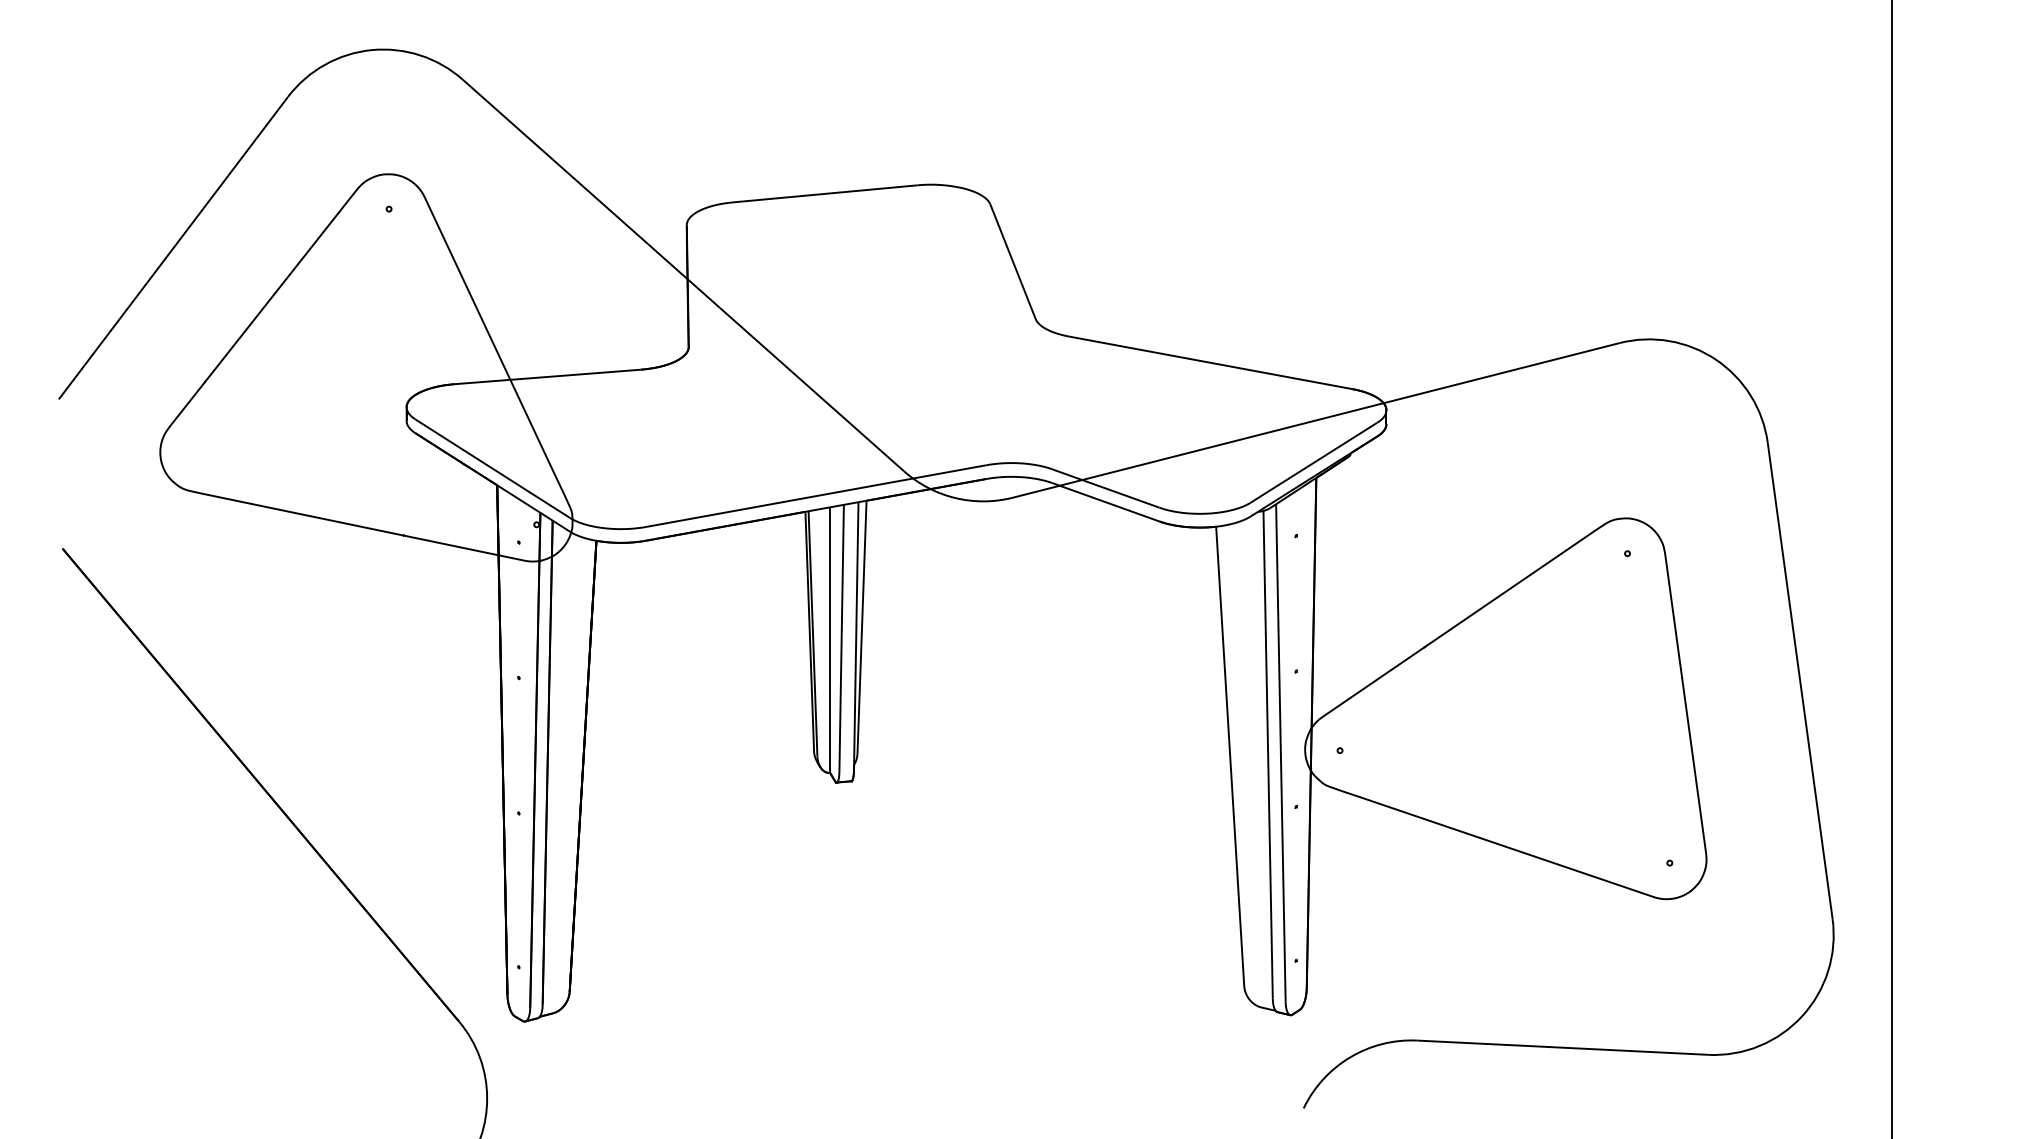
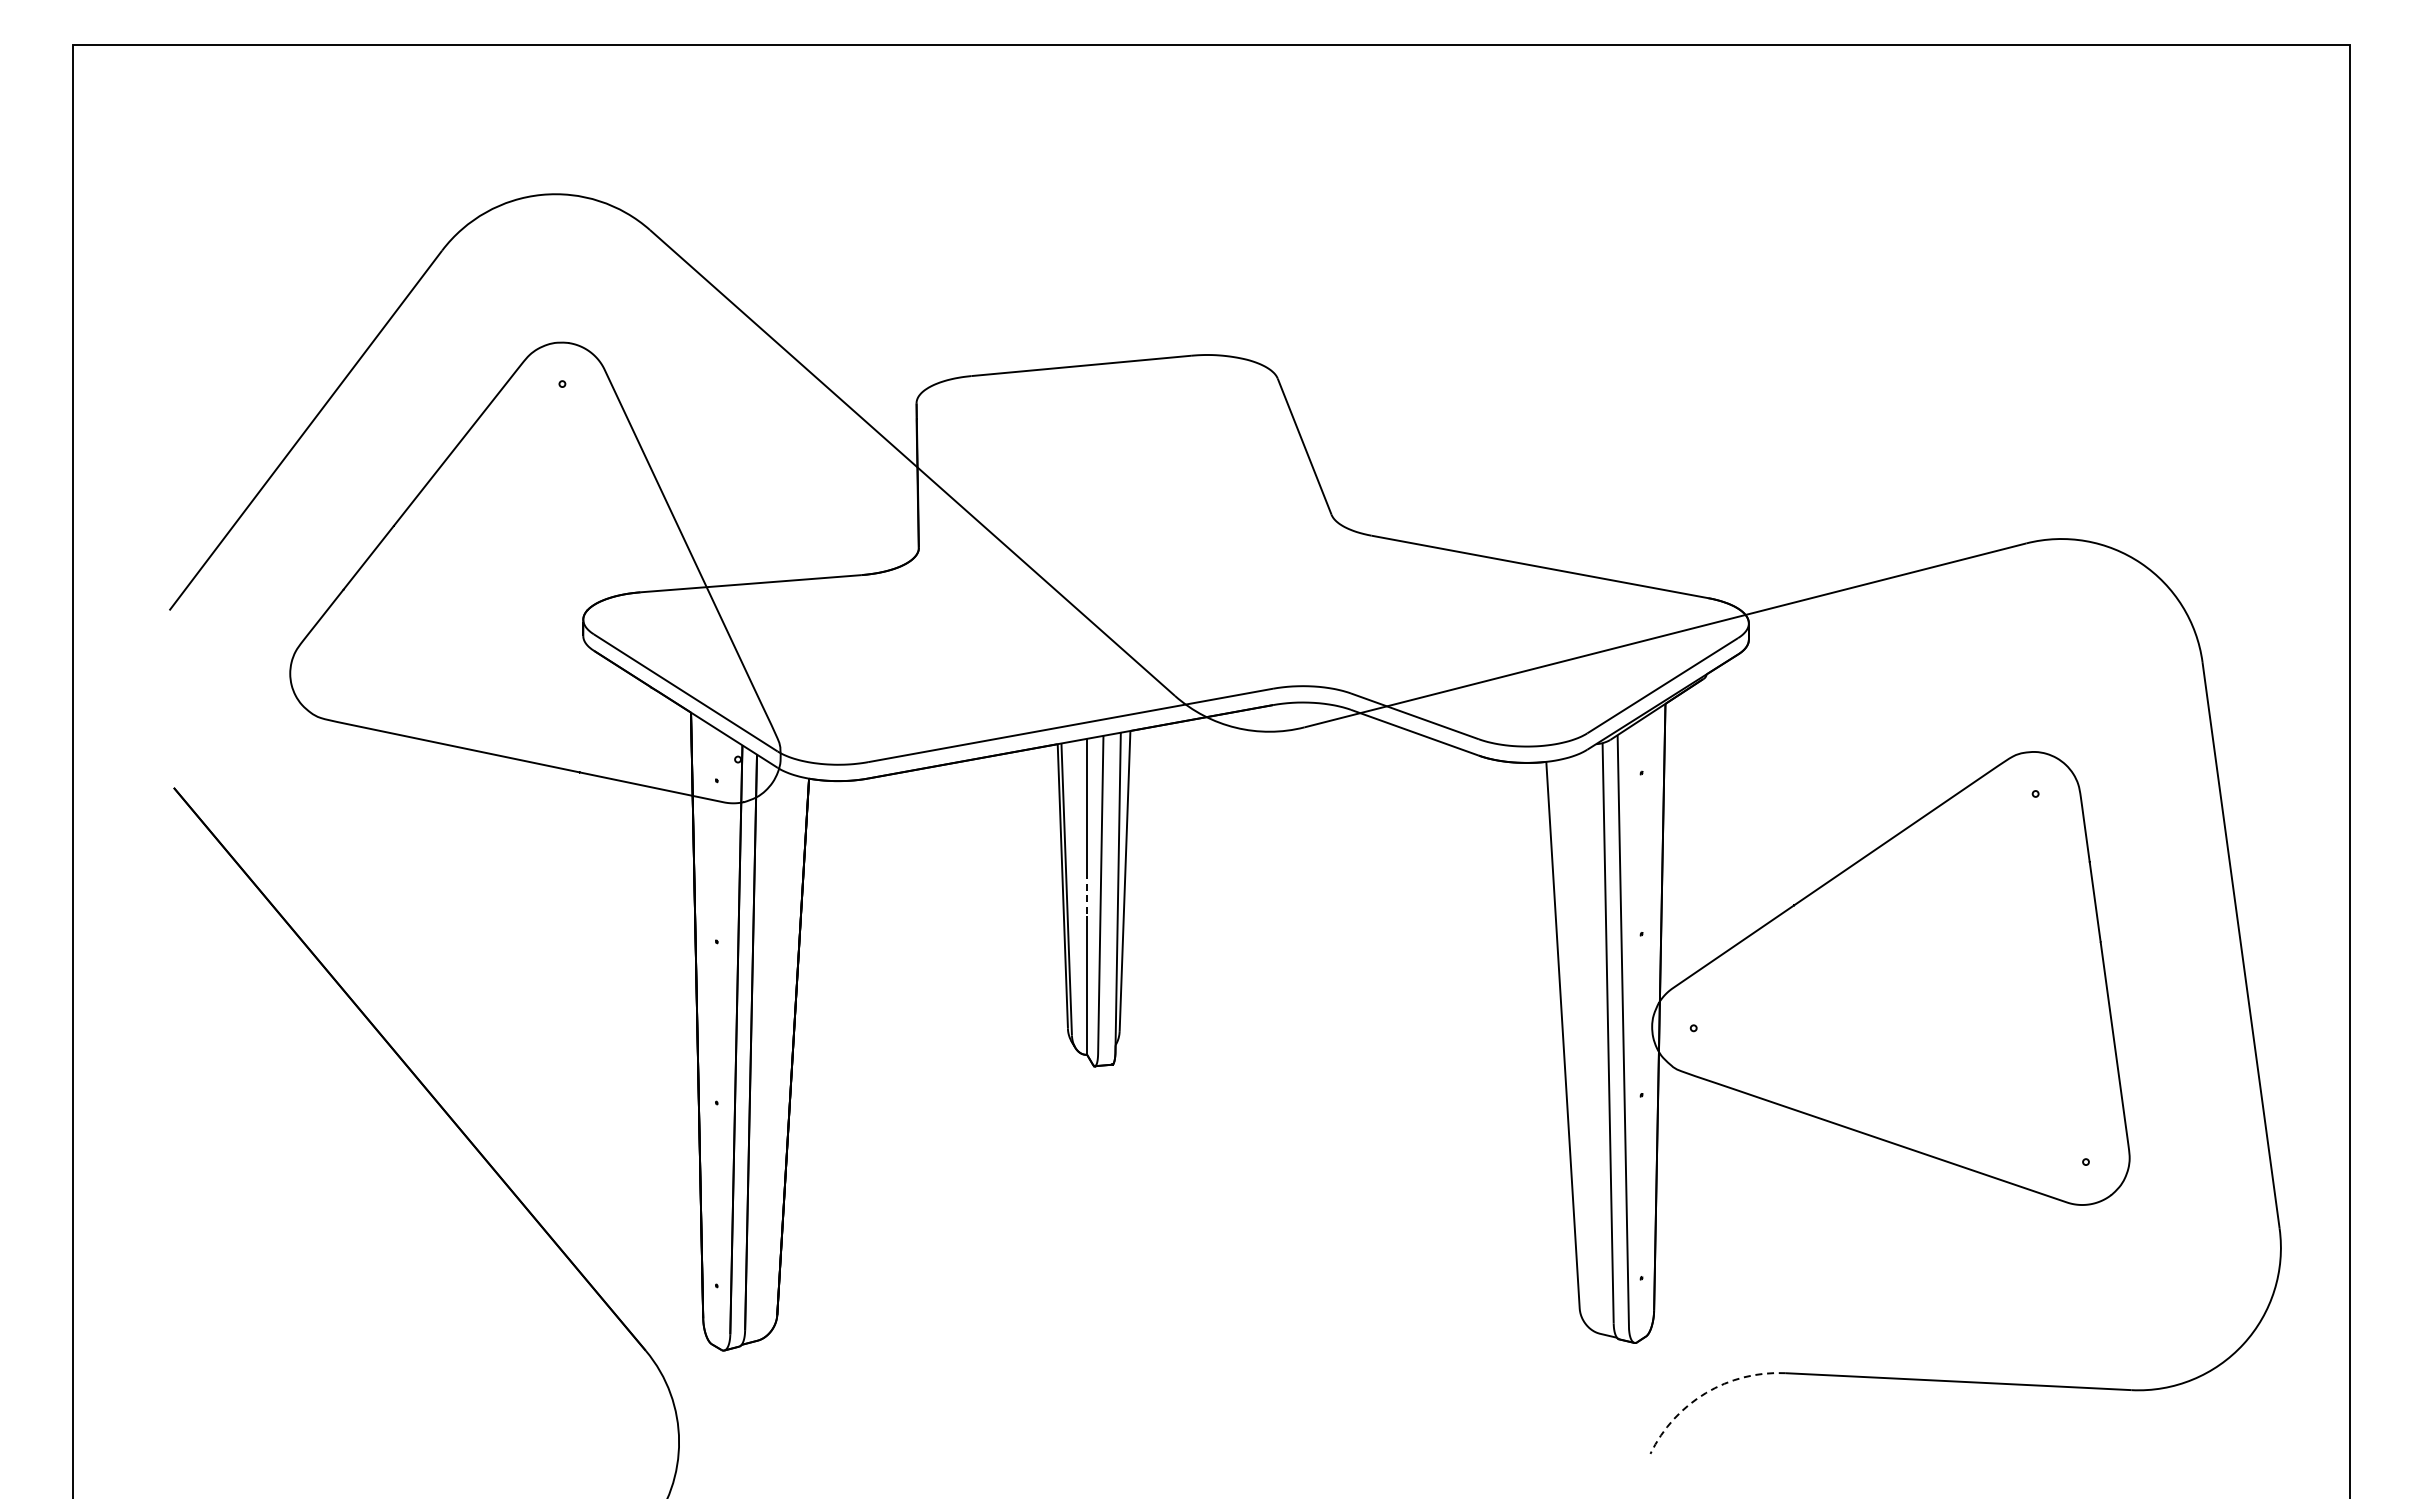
line: (830, 637) -> (1087, 893), solid -> dashed
arc: (1349, 1057) -> (1705, 1393), solid -> dashed

